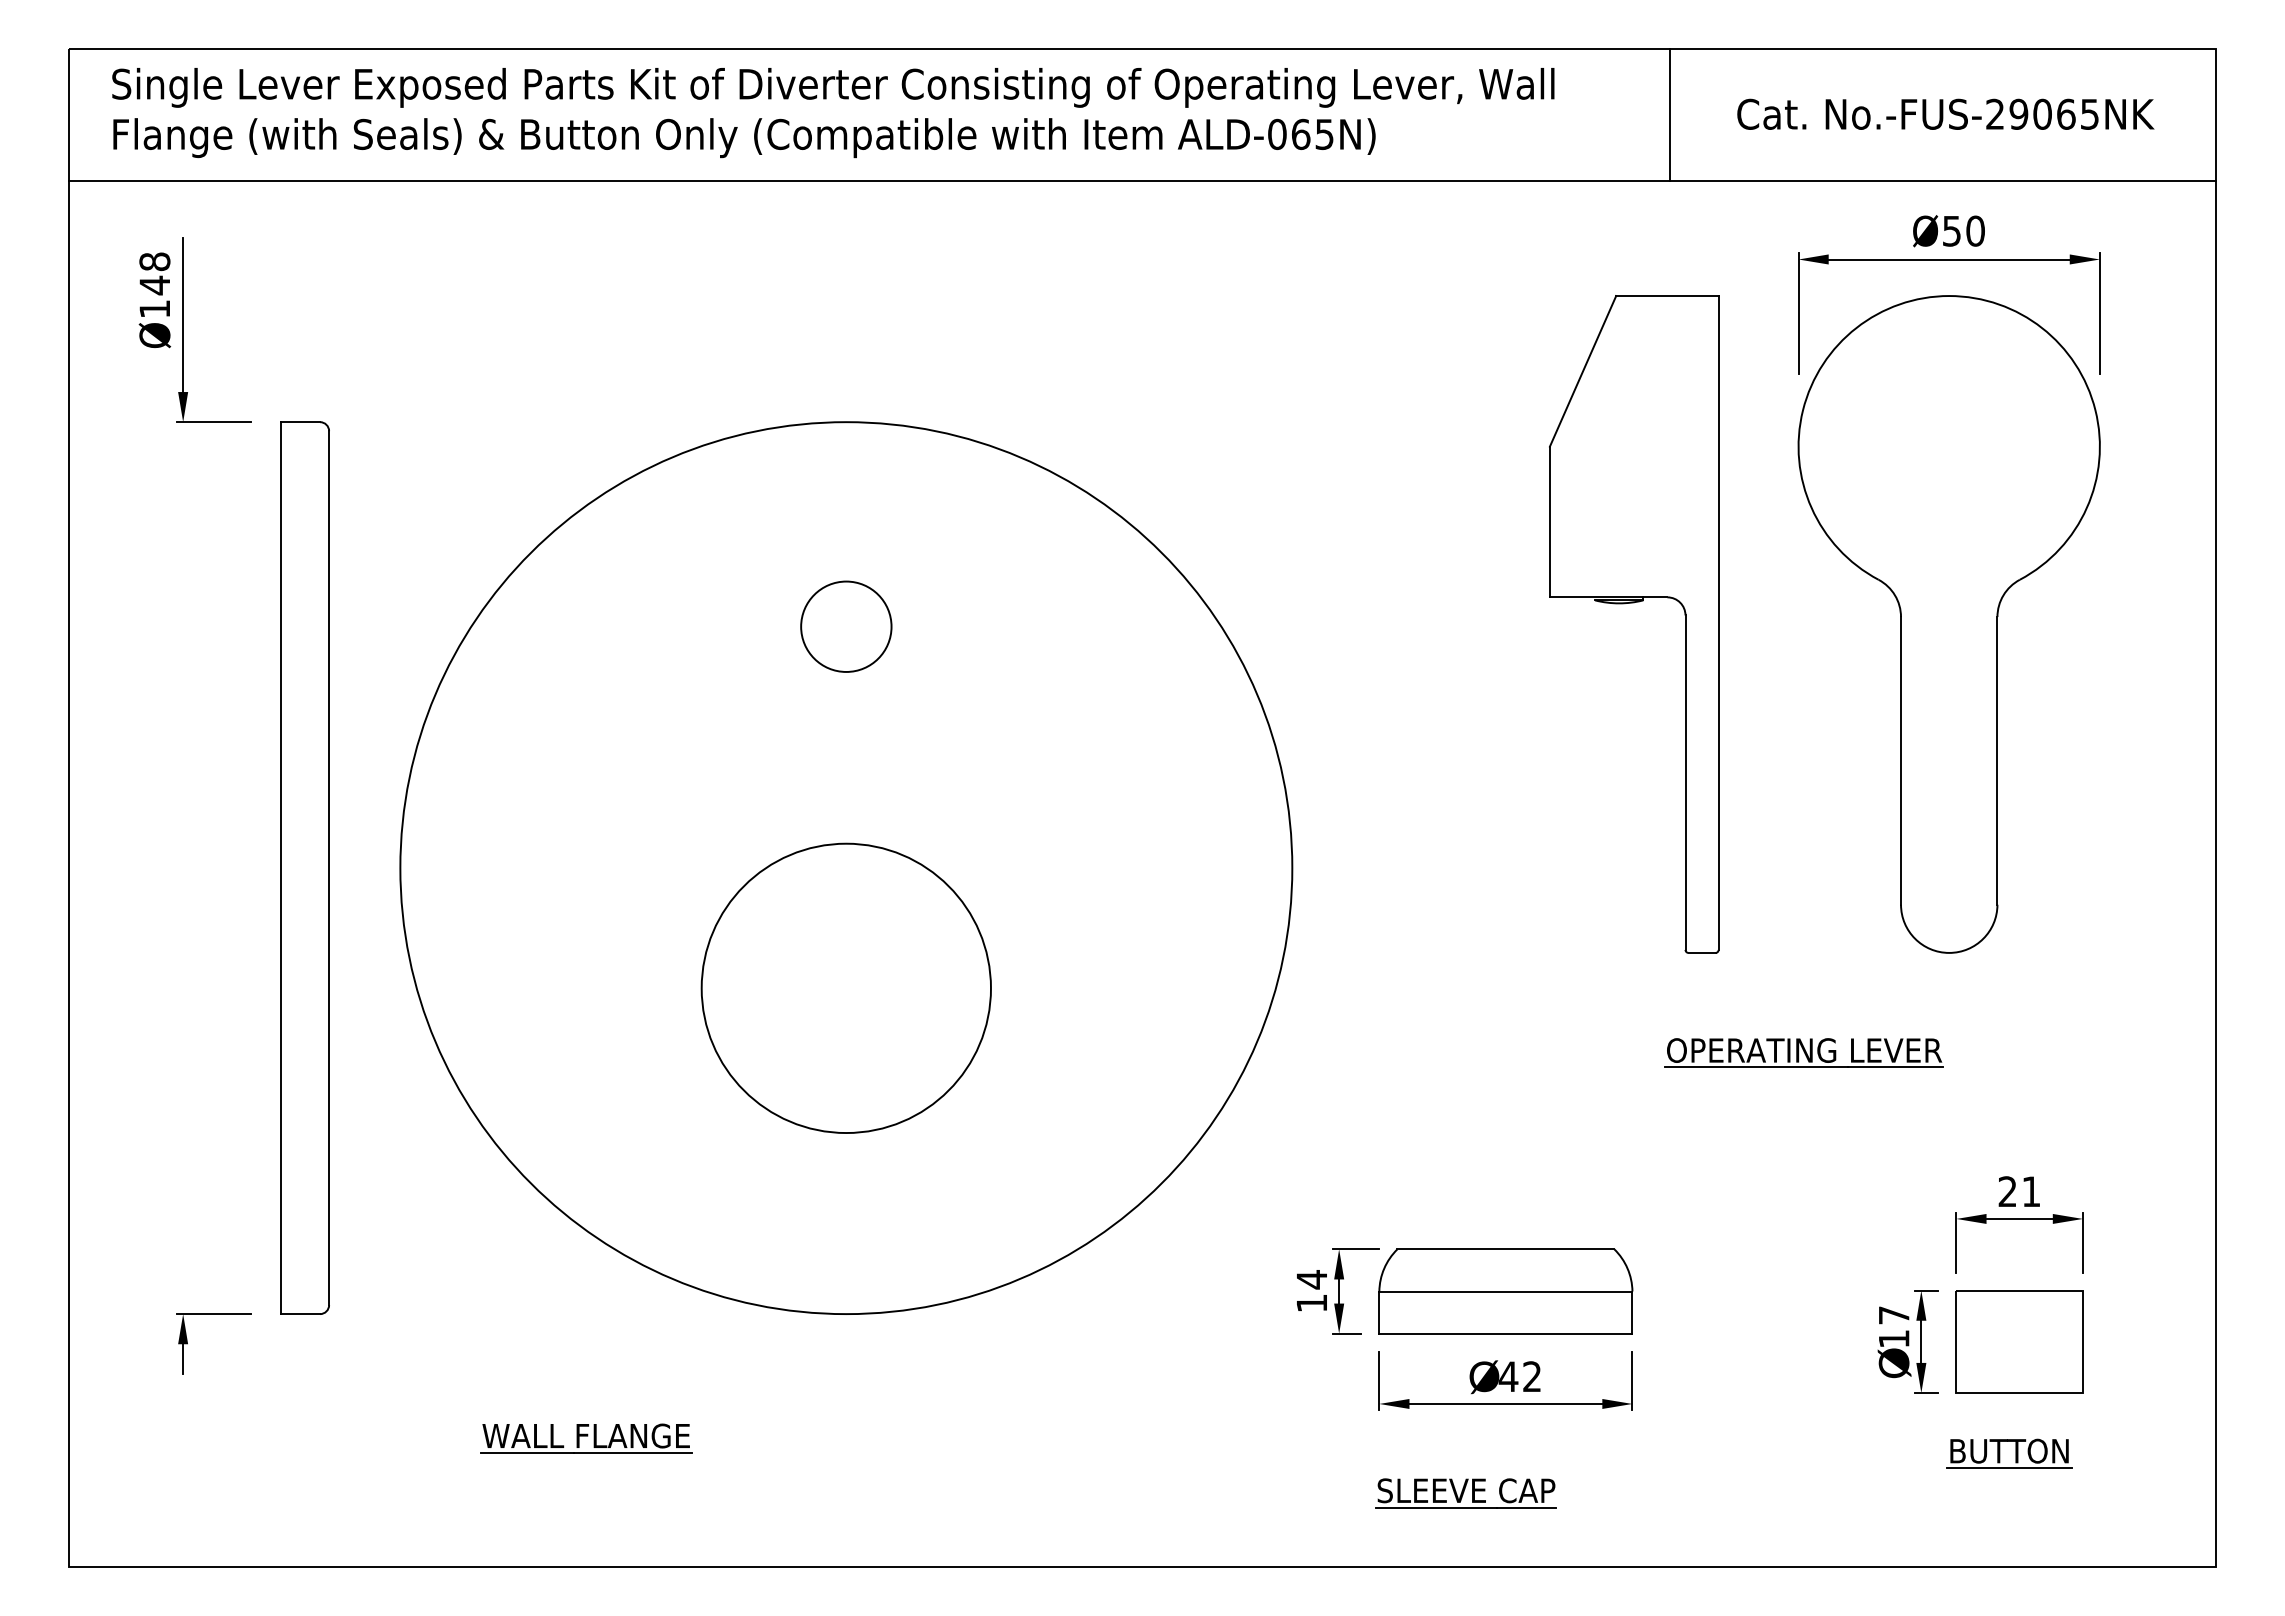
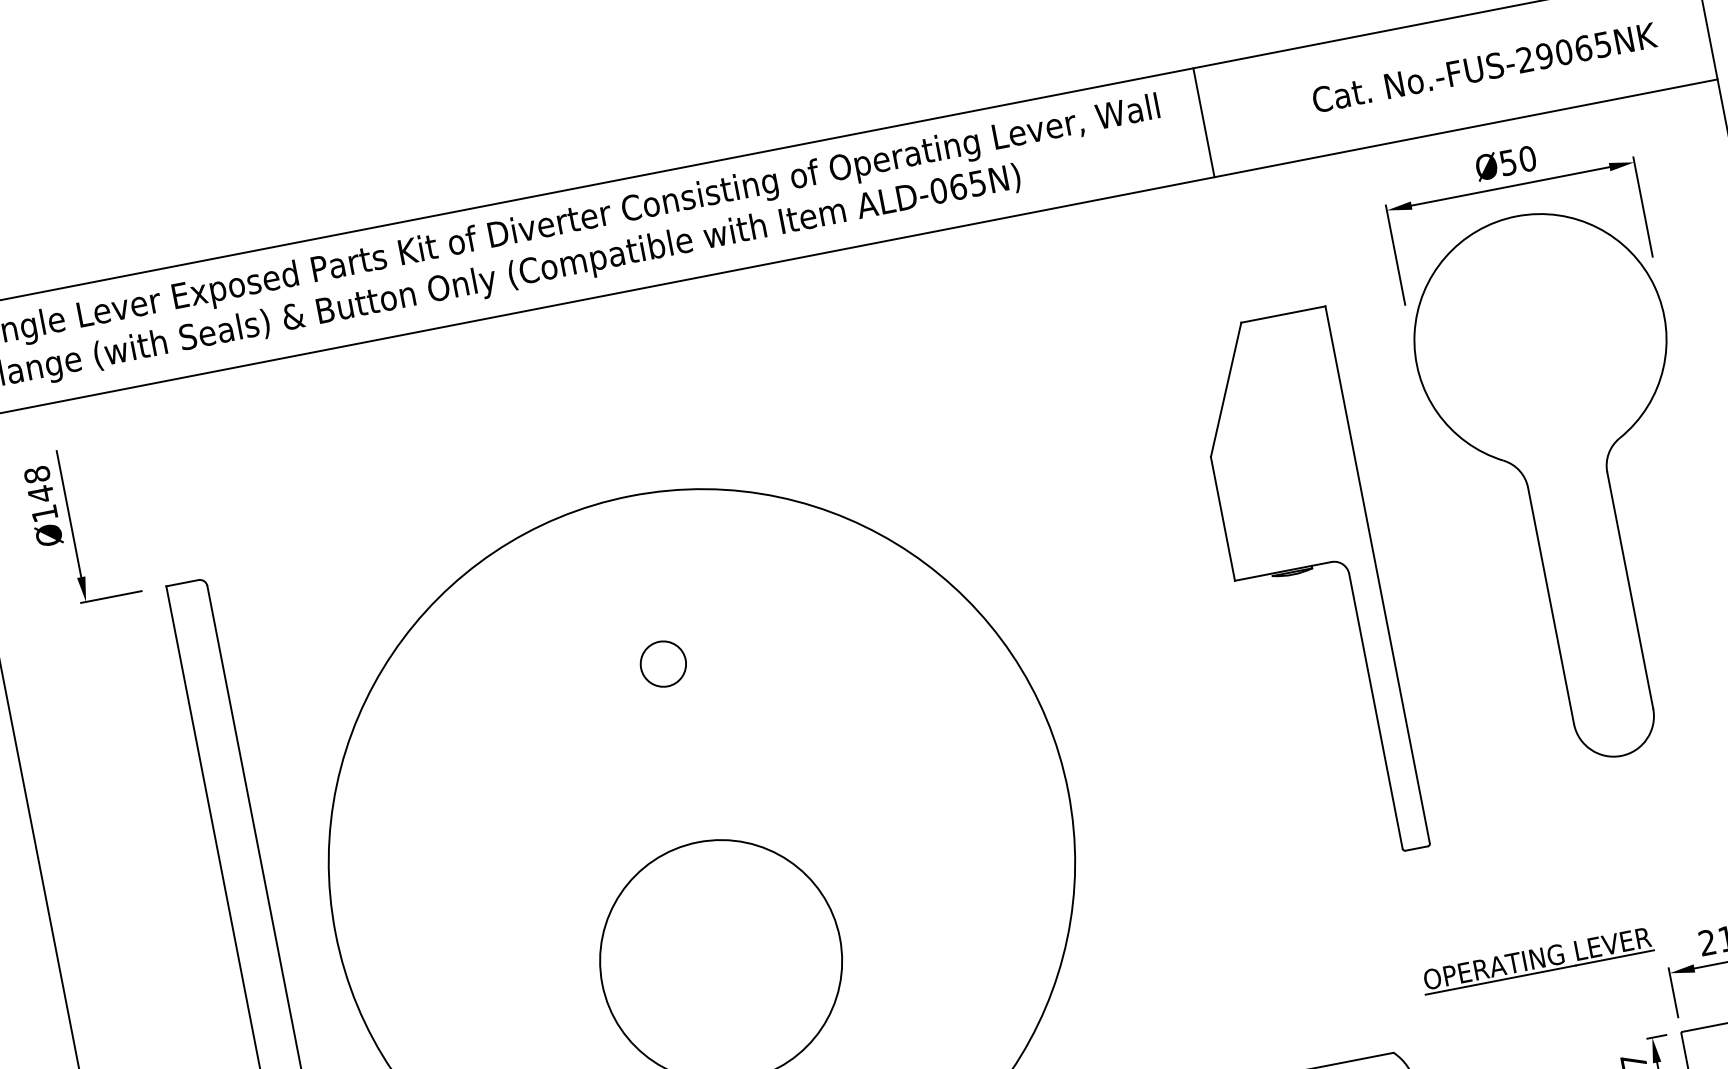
line: (1669, 114) -> (1203, 122), moved
part: (1634, 603) -> (1305, 572), moved
circle: (846, 626) -> (663, 663), size x0.6
part: (1803, 1052) -> (1536, 960), moved

